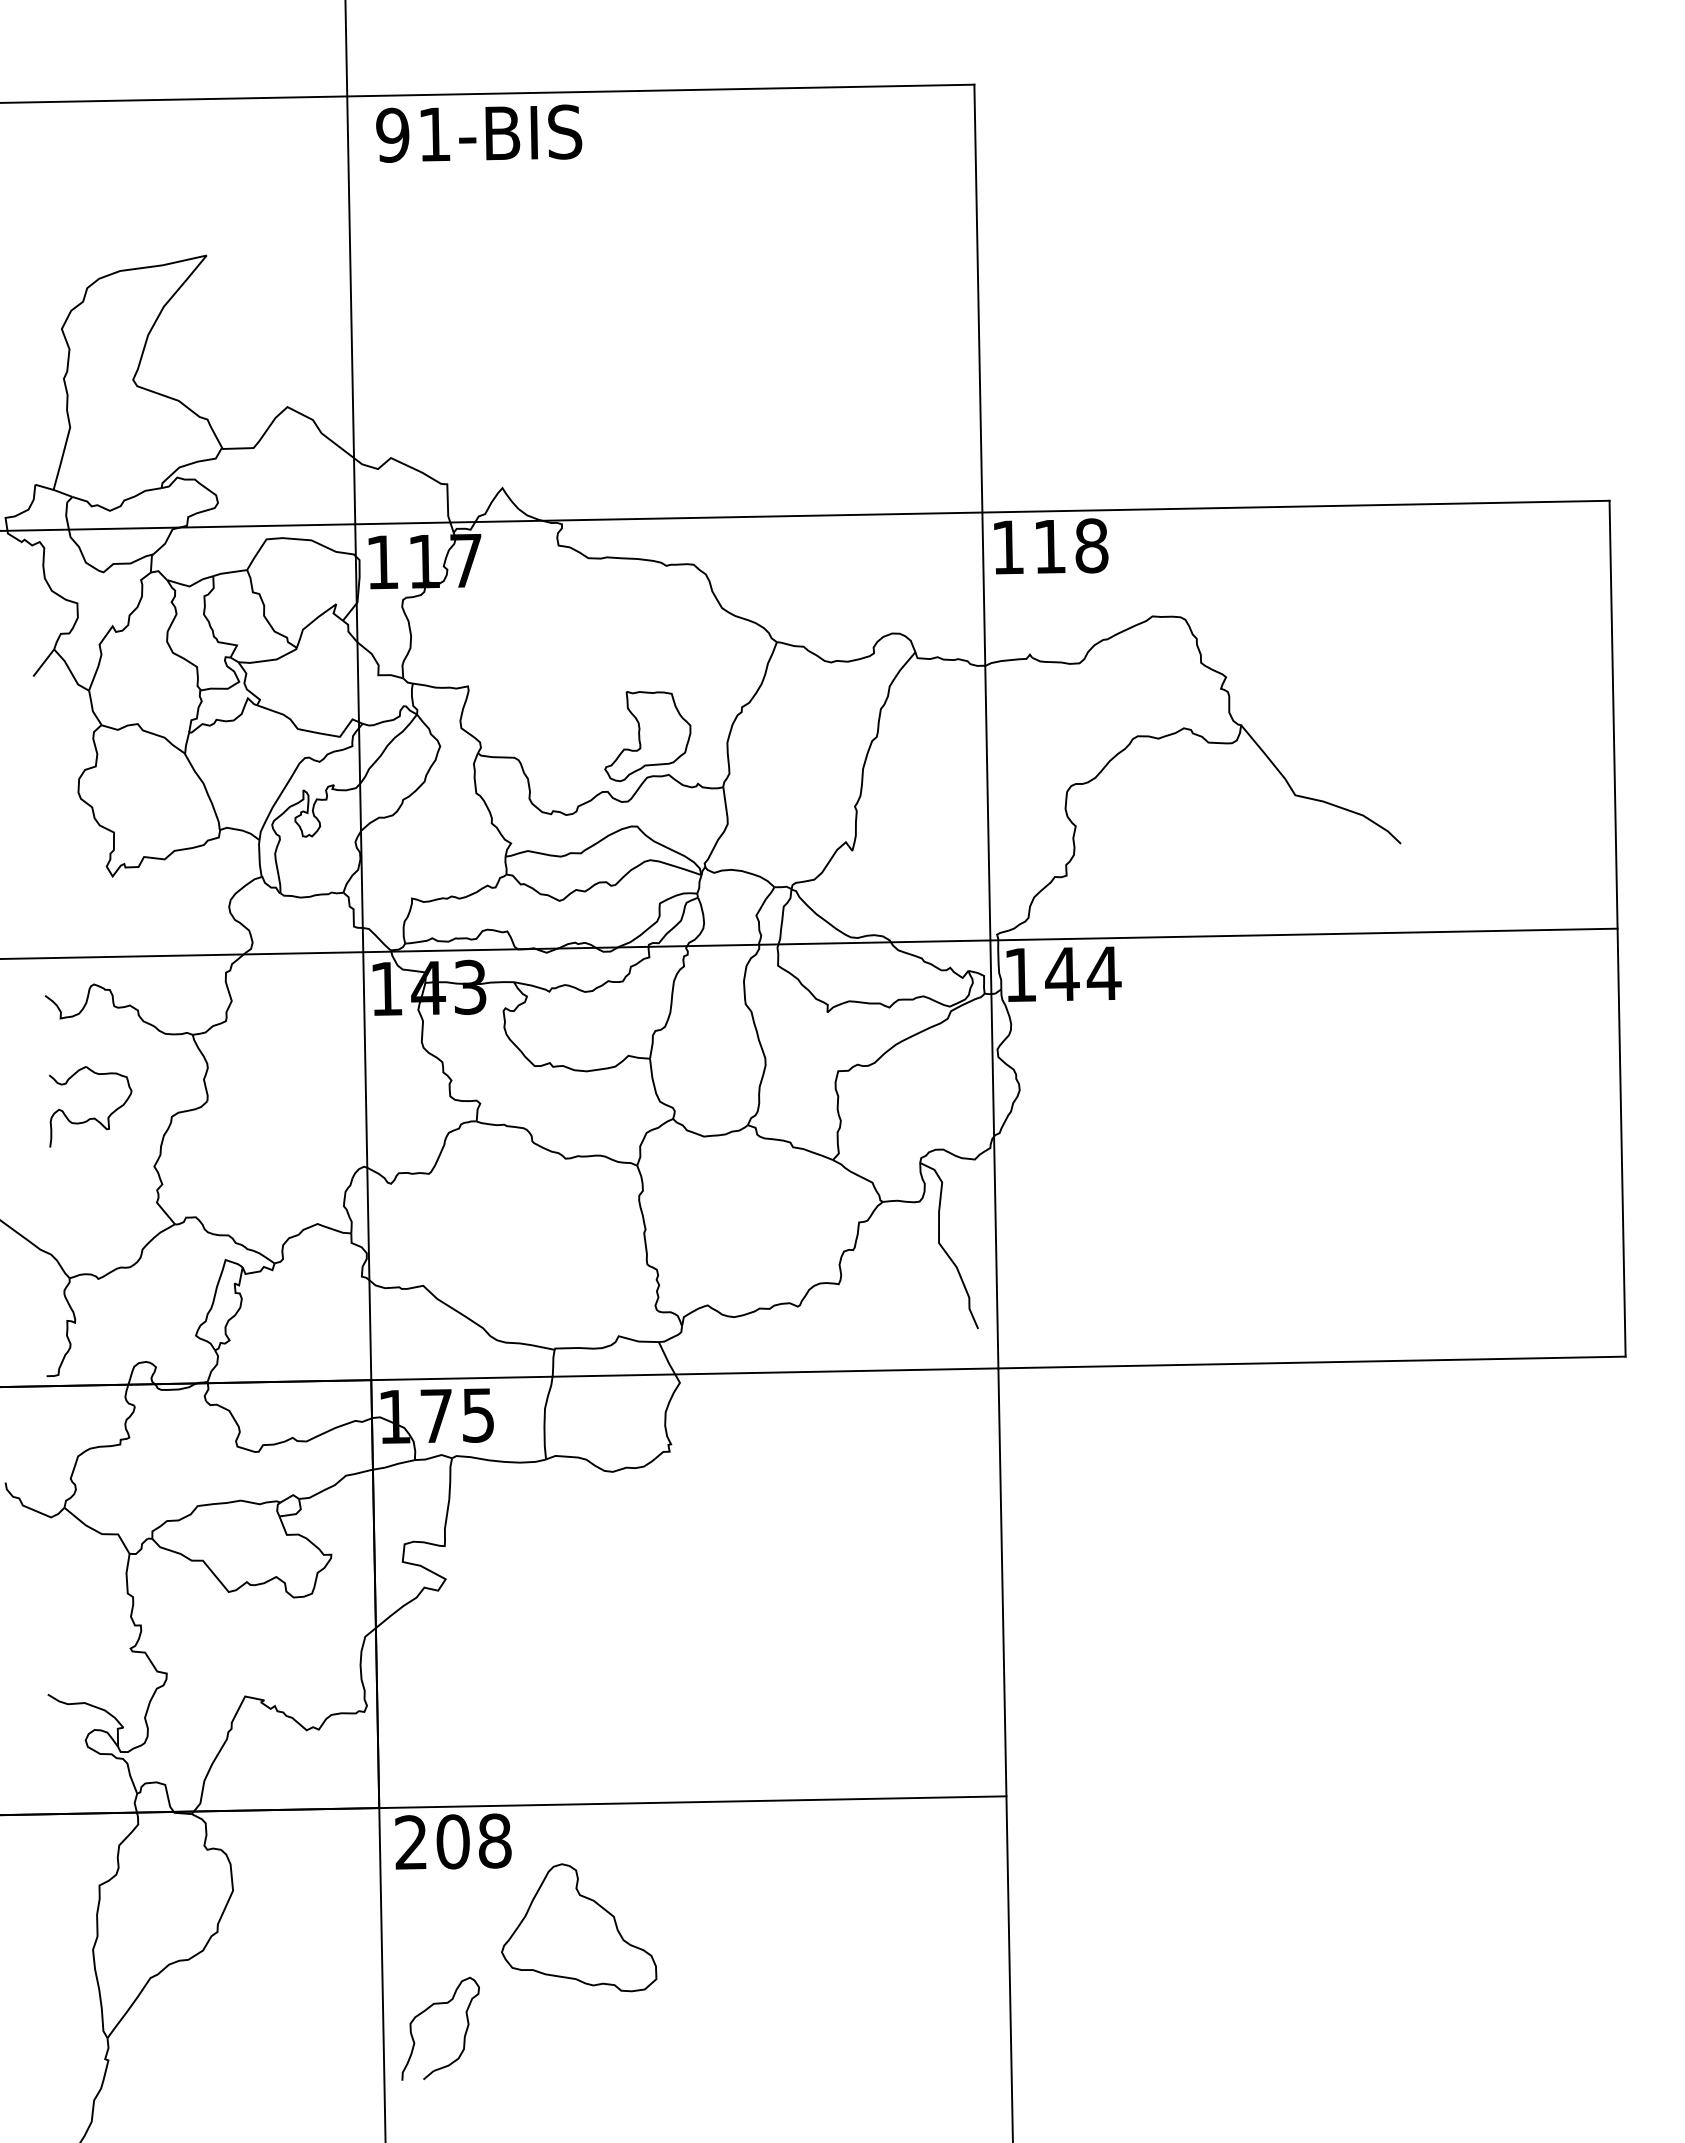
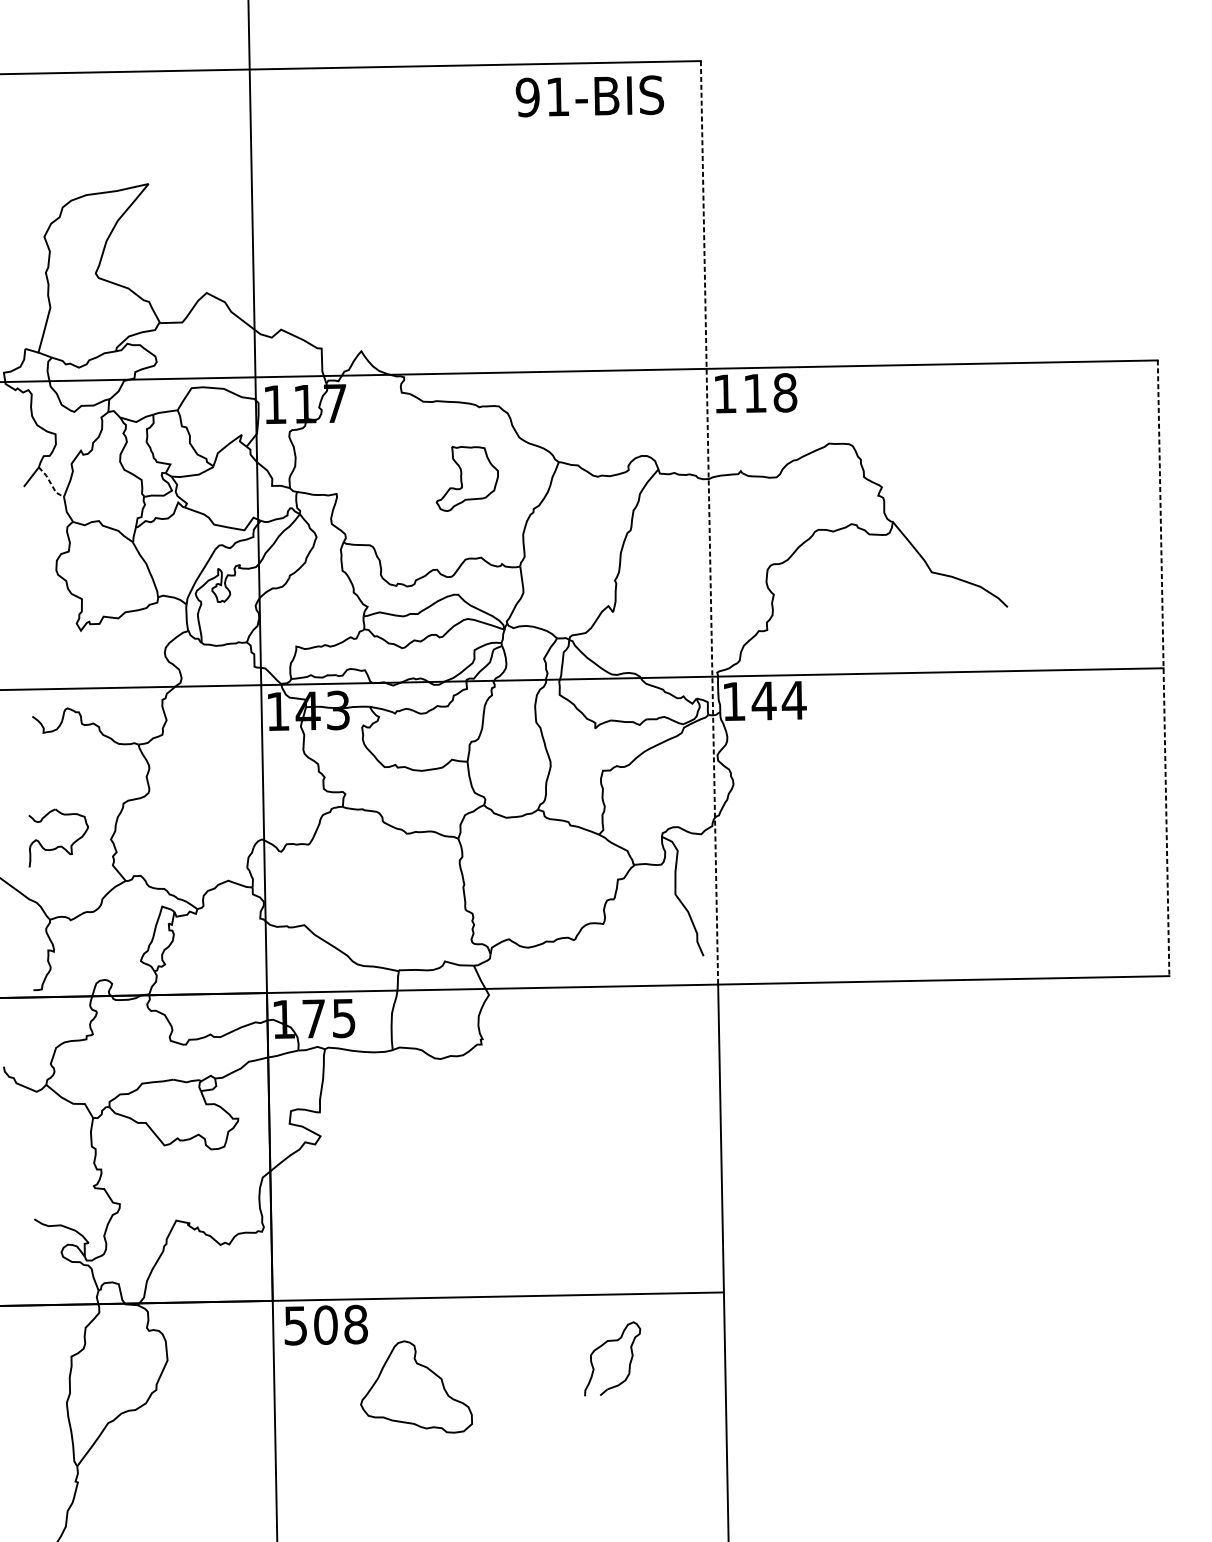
text: (479, 133) -> (590, 96), moved
line: (70, 671) -> (50, 483), solid -> dashed
line: (986, 726) -> (709, 522), solid -> dashed
part: (647, 736) -> (467, 478), moved
line: (1617, 929) -> (1163, 668), solid -> dashed
part: (92, 1117) -> (59, 845), moved
text: (410, 1842) -> (295, 1325), 208 -> 508
part: (428, 2009) -> (603, 1345), moved

